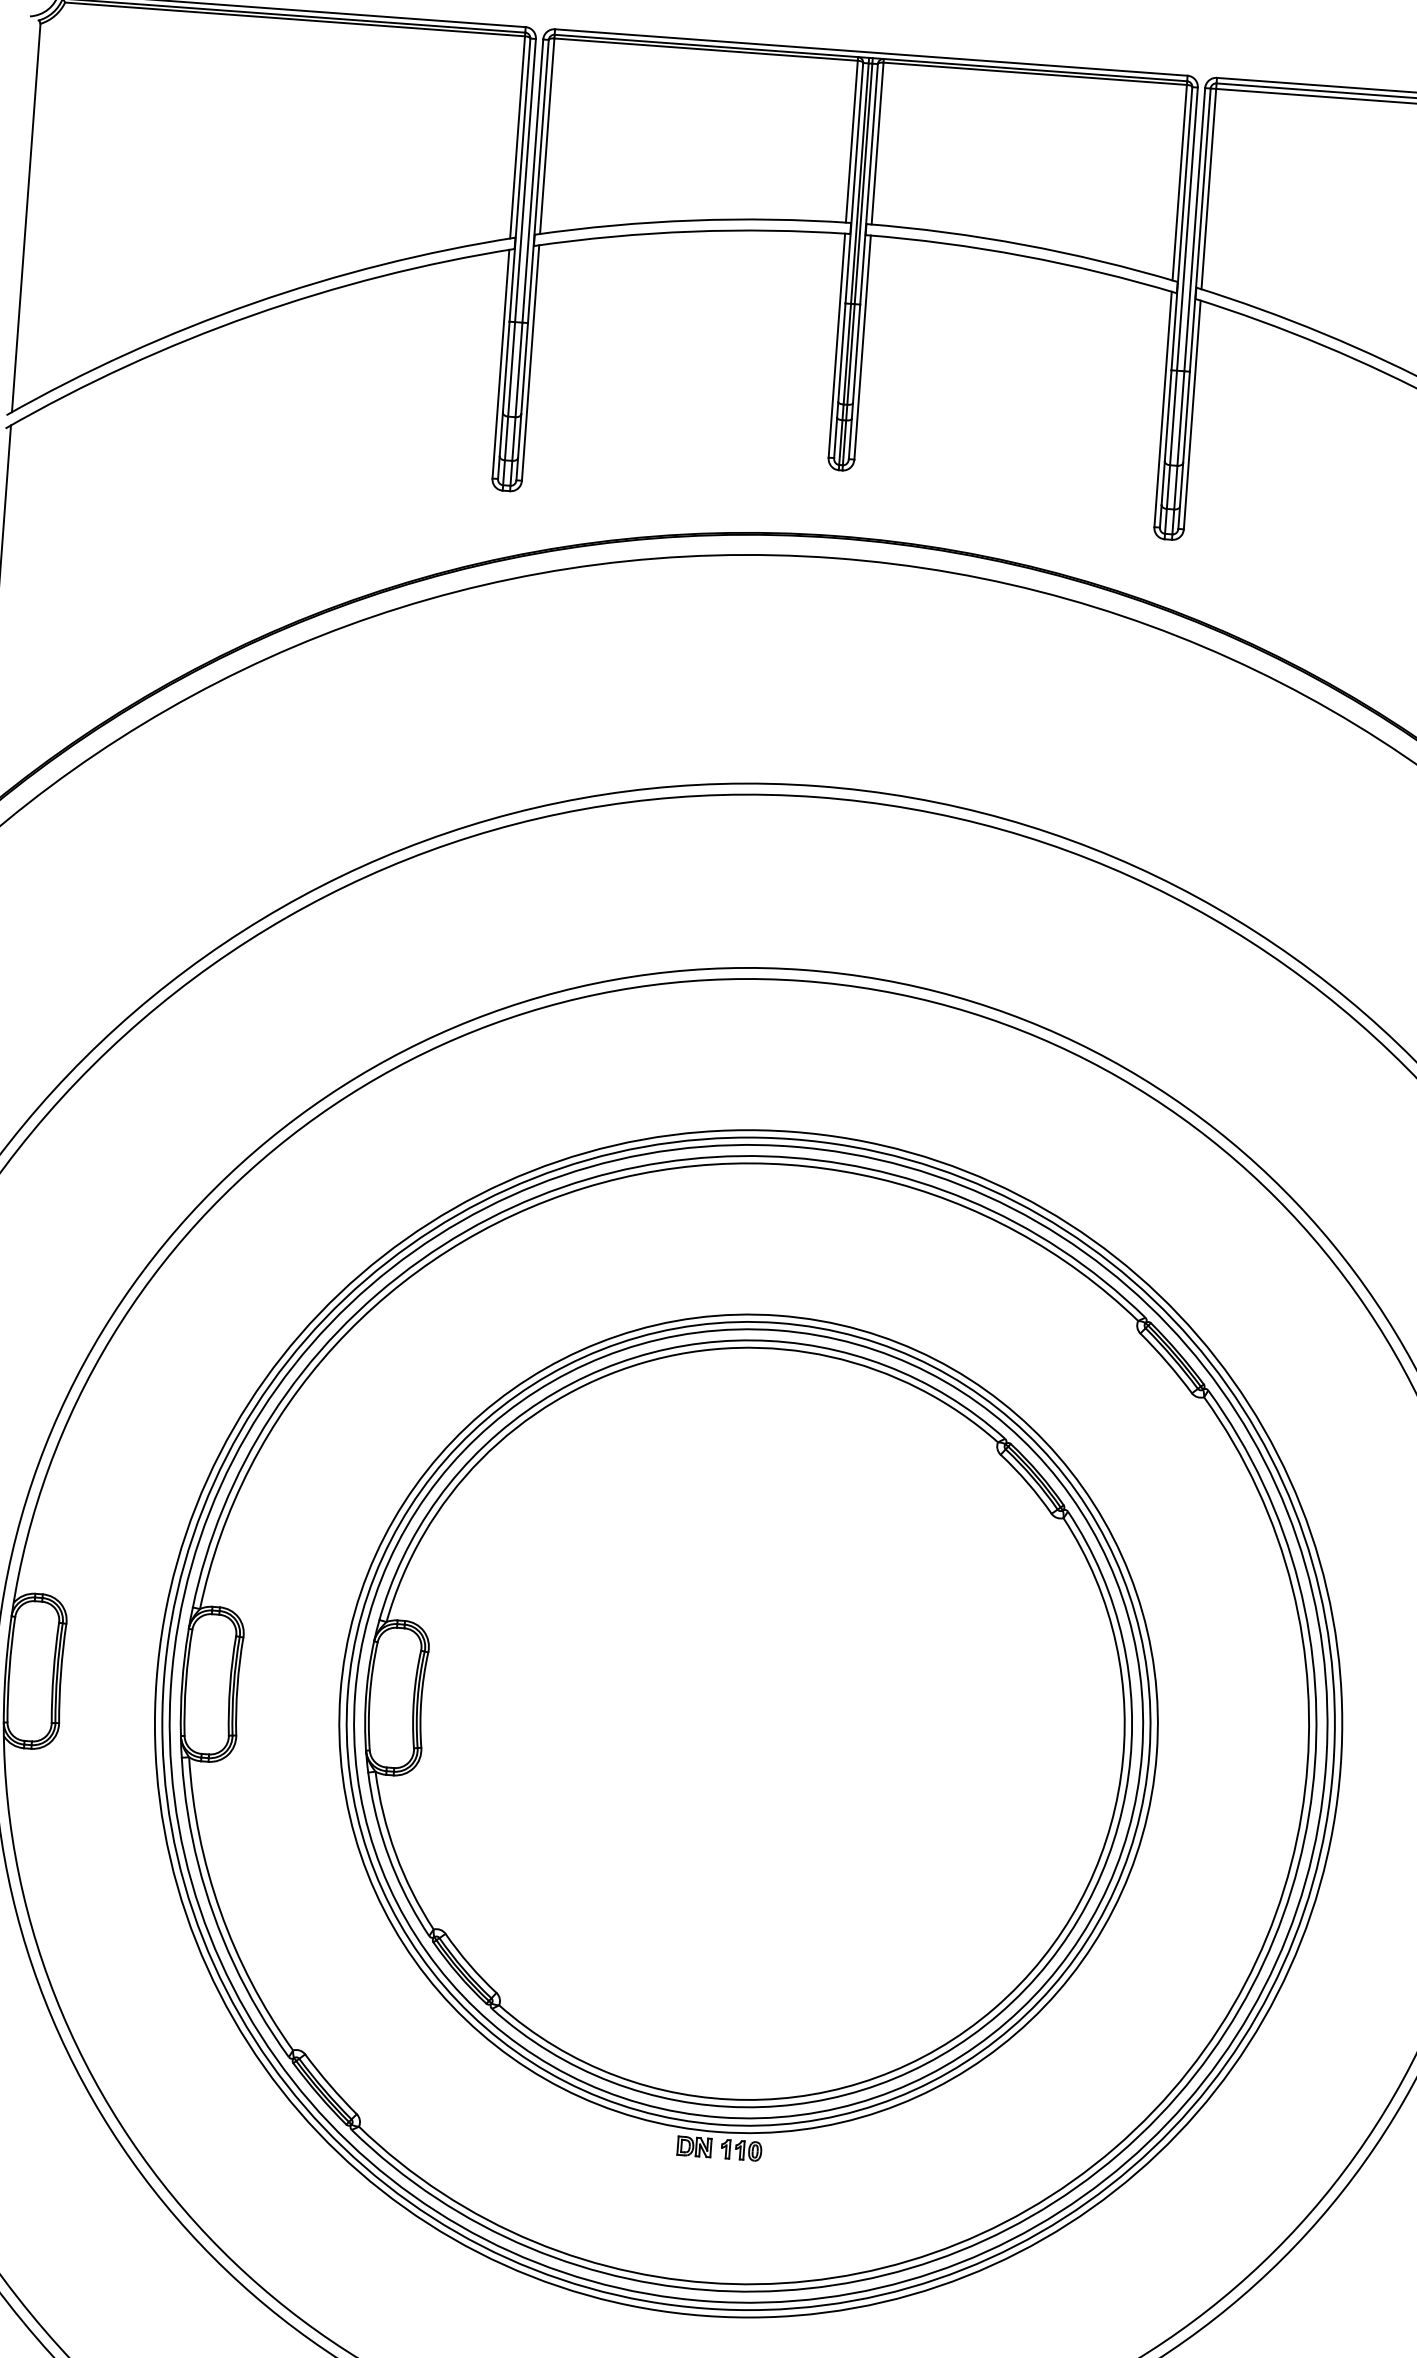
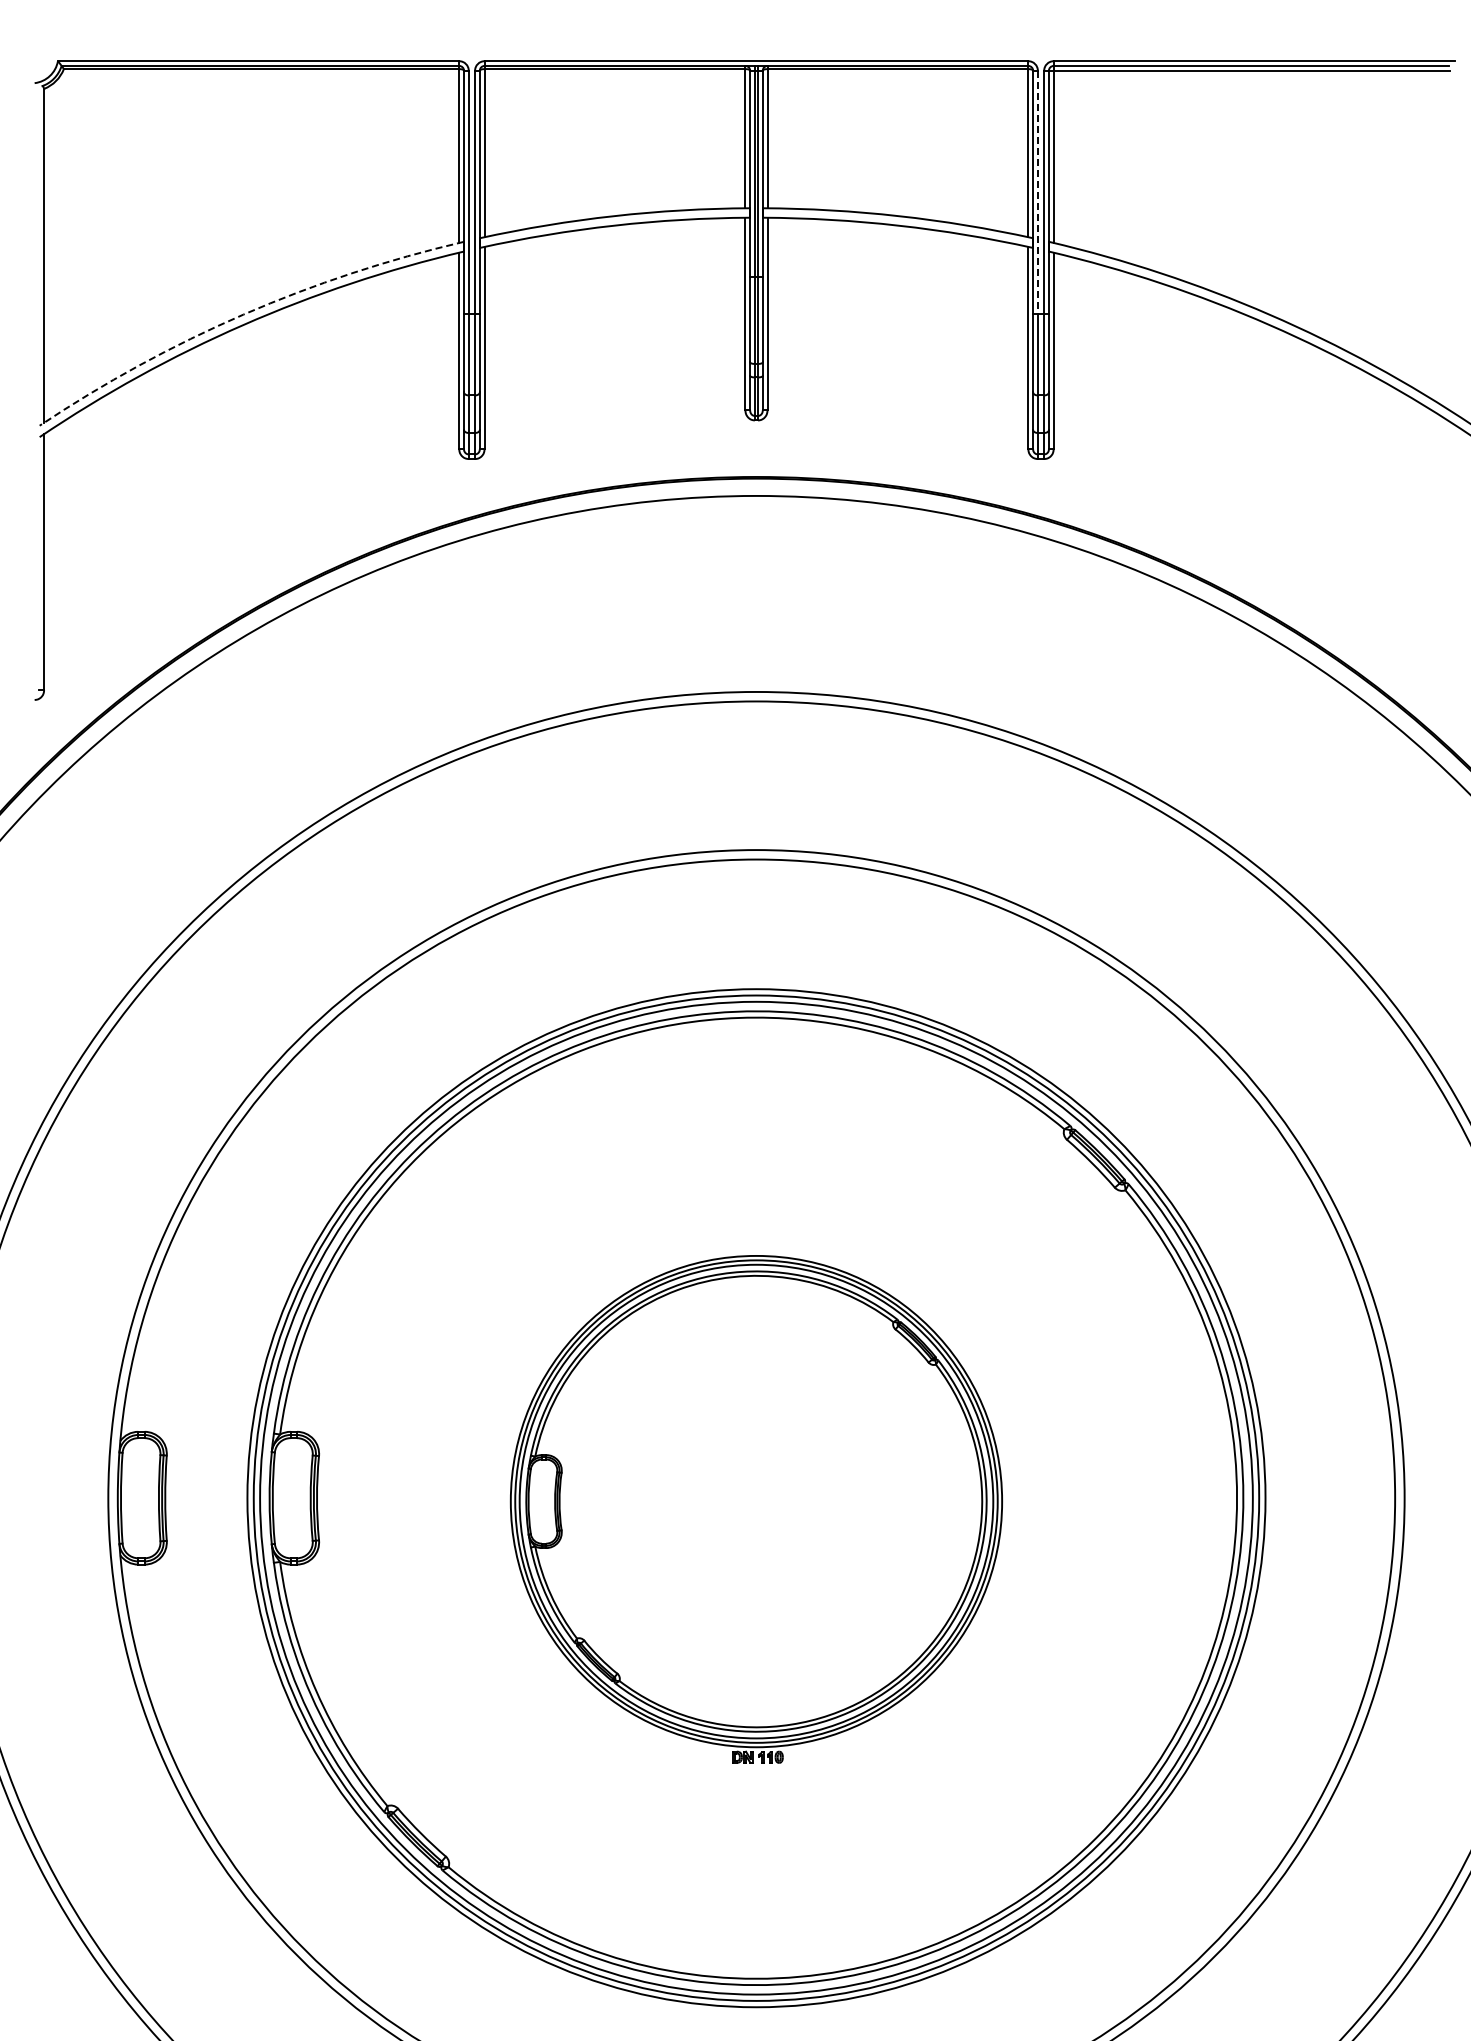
line: (1186, 229) -> (1037, 192), solid -> dashed
arc: (253, 303) -> (243, 314), solid -> dashed
part: (747, 1736) -> (756, 1509), size x0.7

